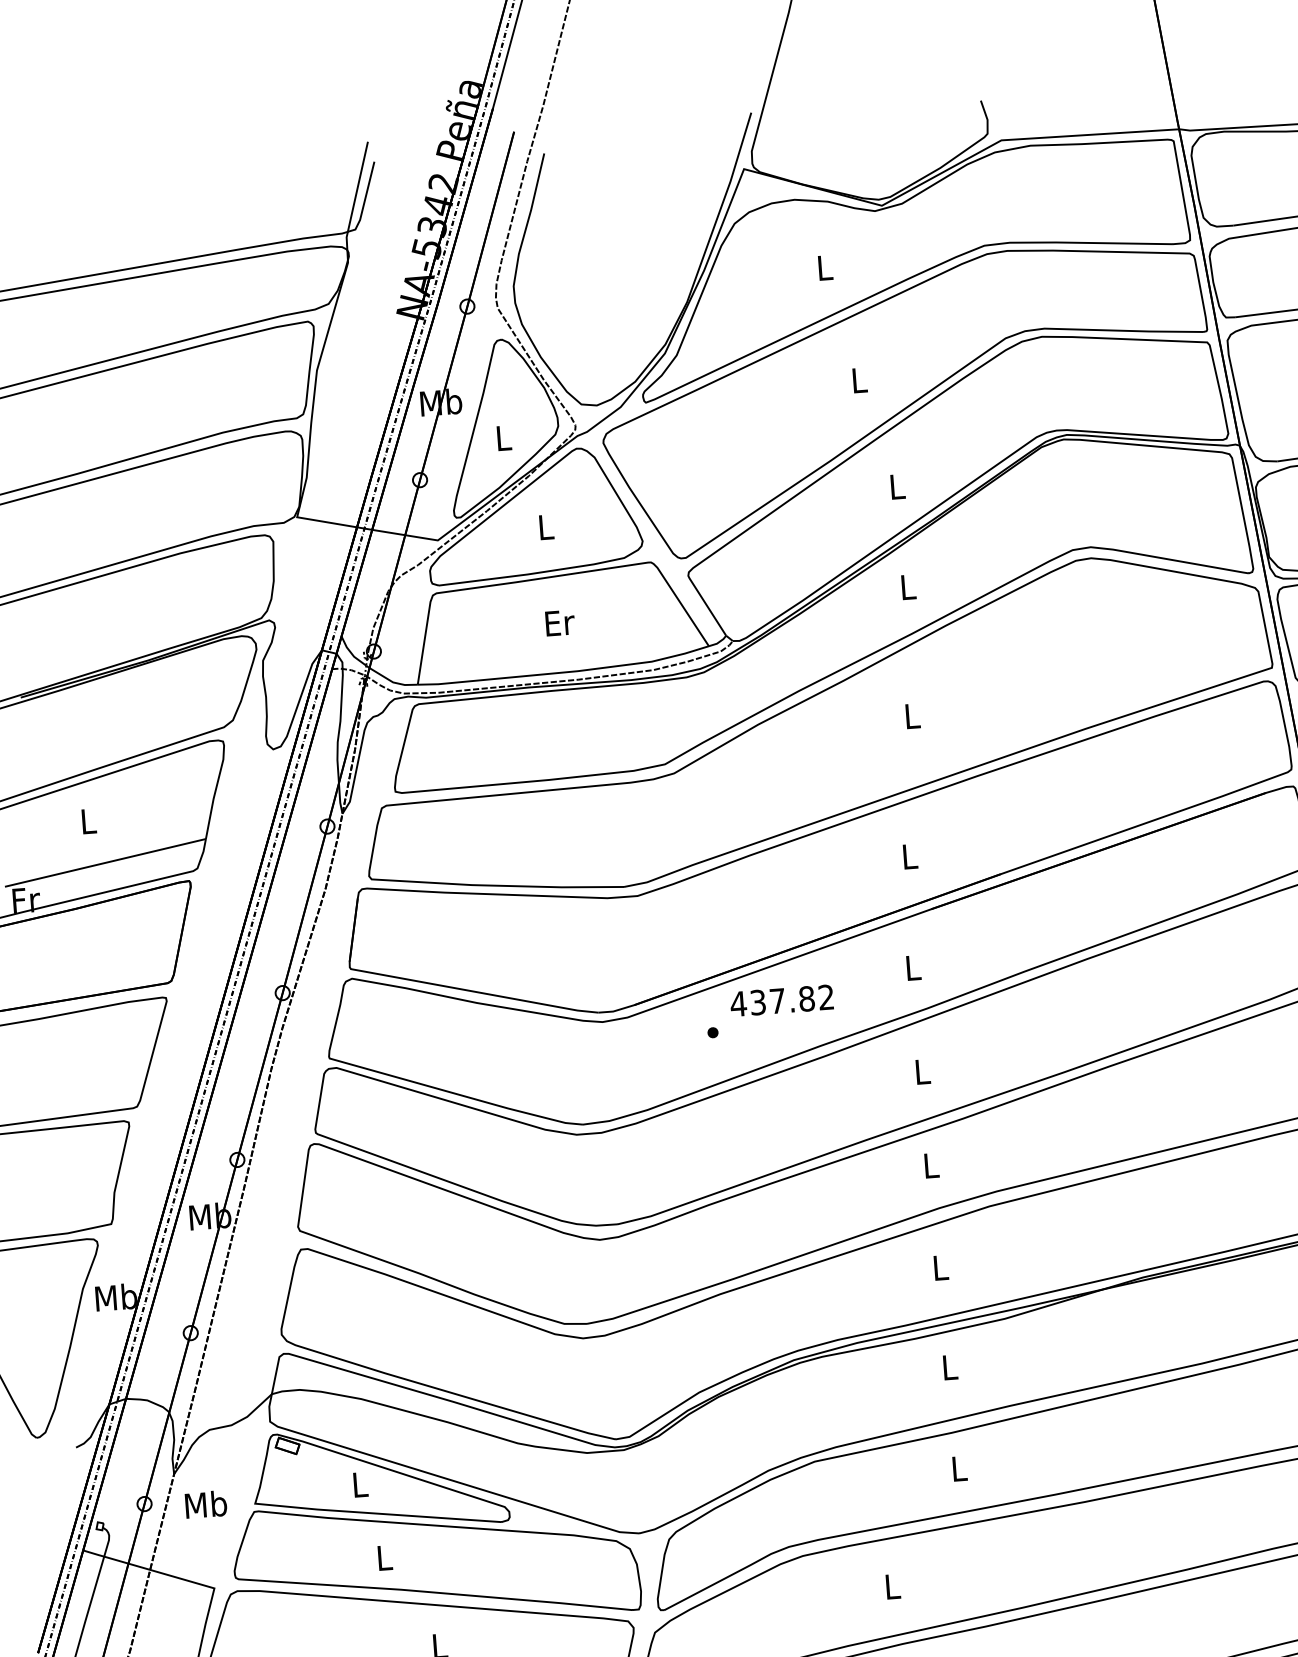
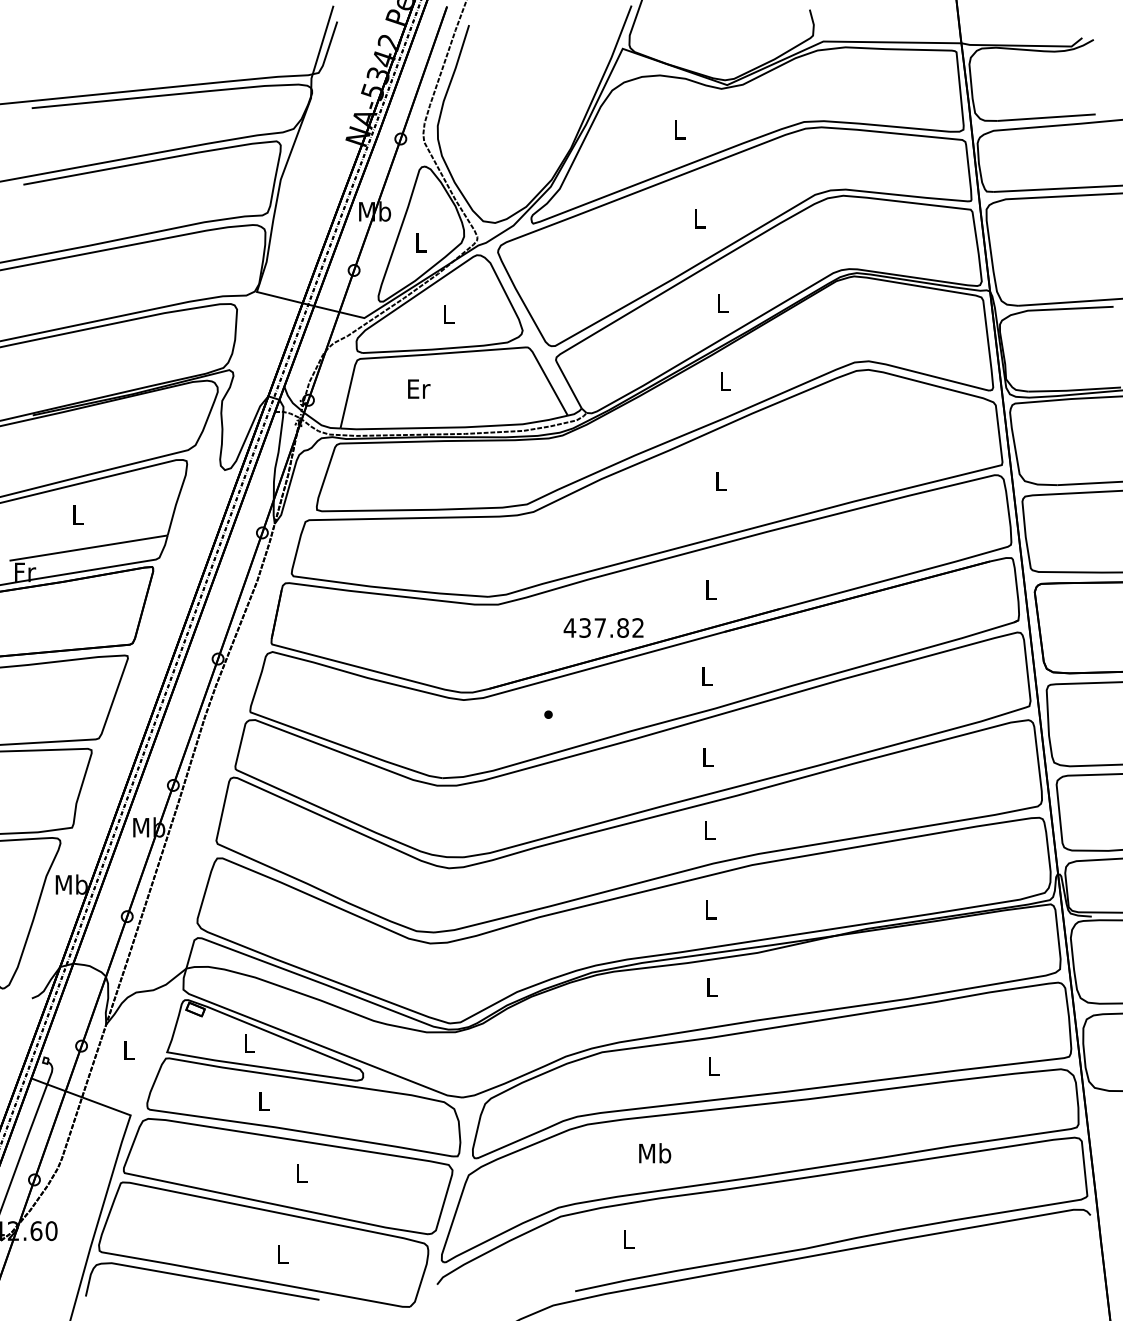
text: (560, 622) -> (419, 388), moved
text: (781, 1000) -> (603, 627), moved
text: (206, 1503) -> (129, 1049), Mb -> L
text: (893, 1586) -> (655, 1153), L -> Mb

